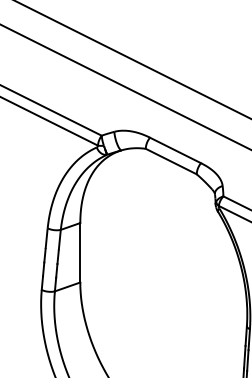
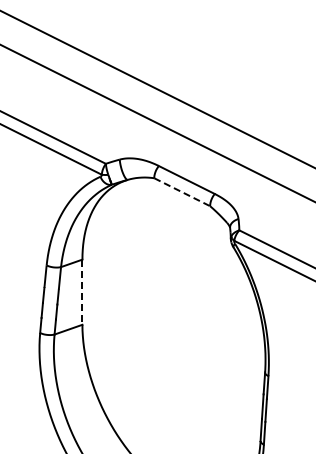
line: (171, 161) -> (182, 192), solid -> dashed
line: (80, 253) -> (82, 292), solid -> dashed

